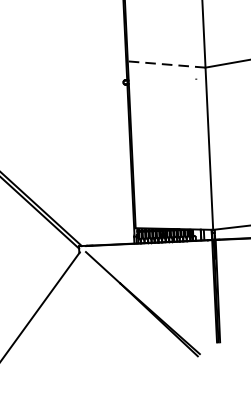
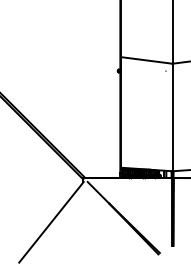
line: (165, 64) -> (146, 60), dashed -> solid

